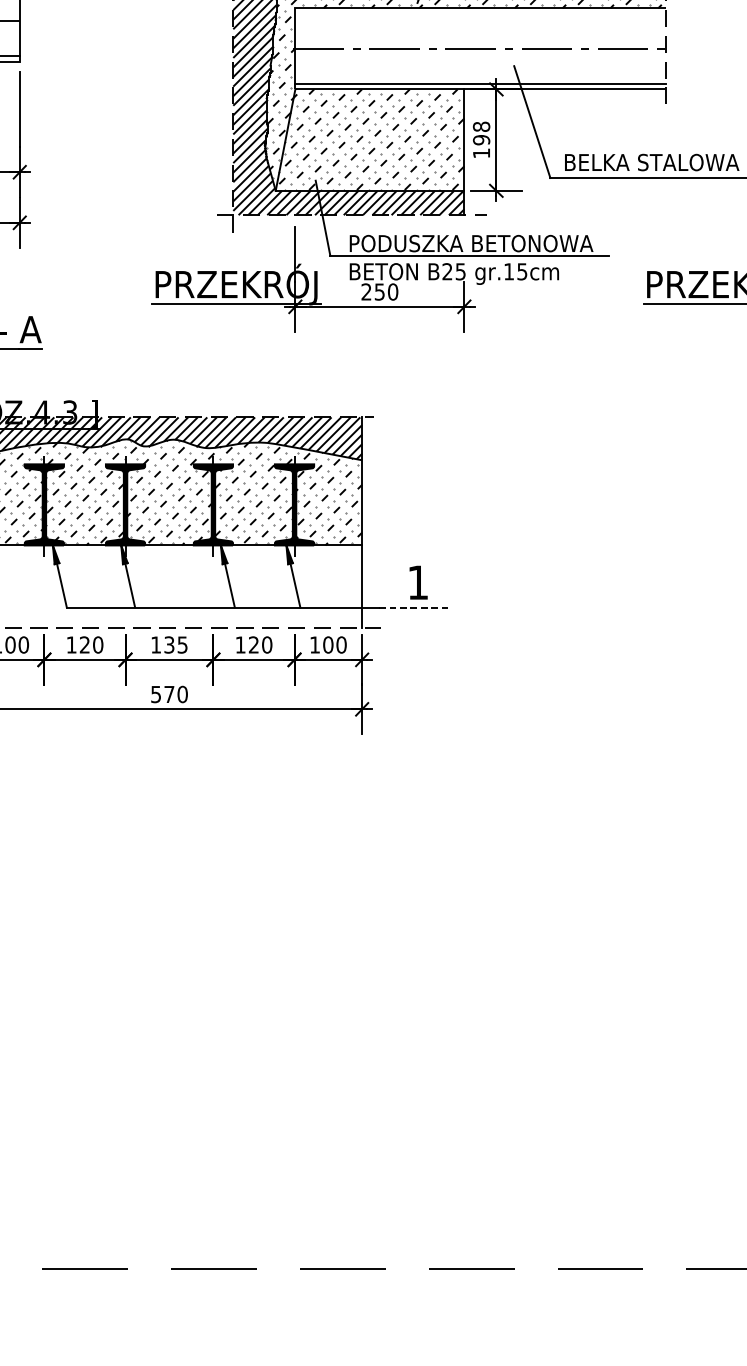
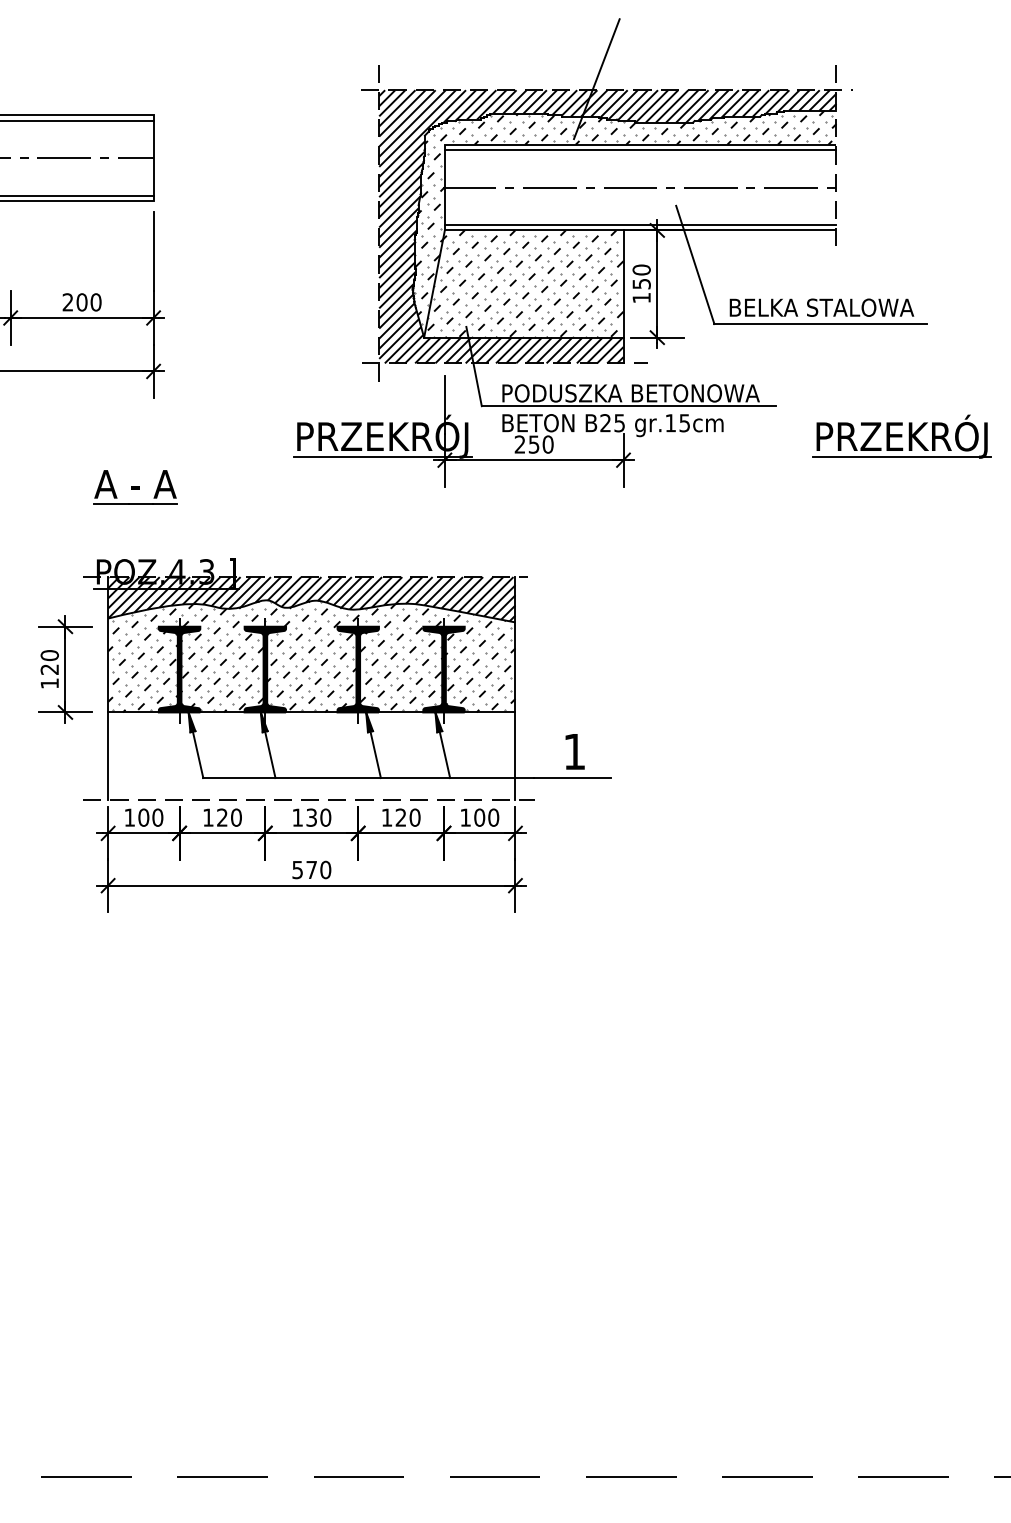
line: (480, 13) -> (640, 150), added
text: (481, 132) -> (641, 276), 198 -> 150
line: (416, 607) -> (572, 778), dashed -> solid
text: (182, 644) -> (325, 817), 135 -> 130

